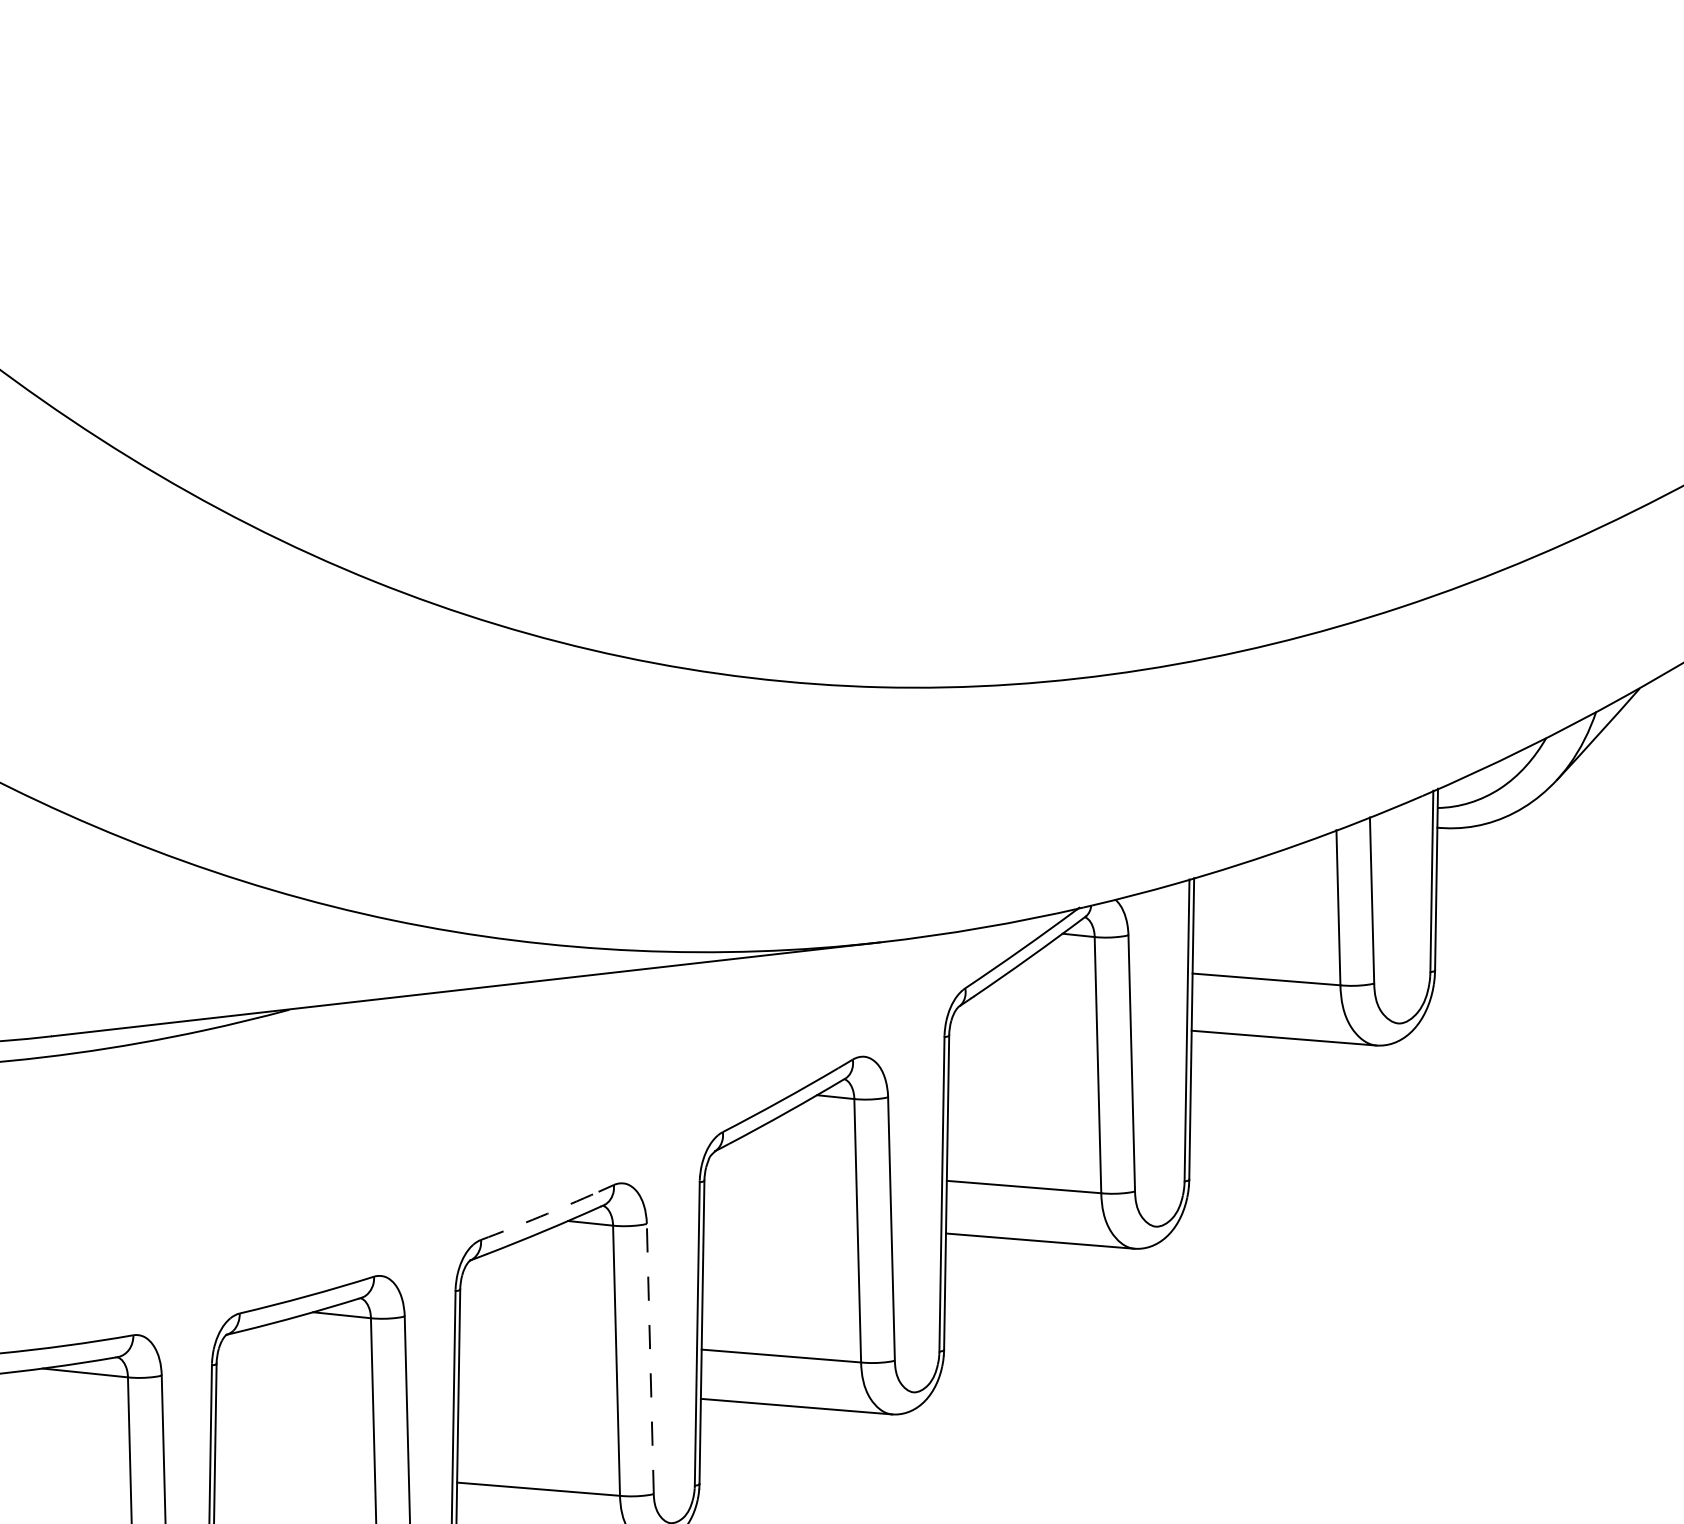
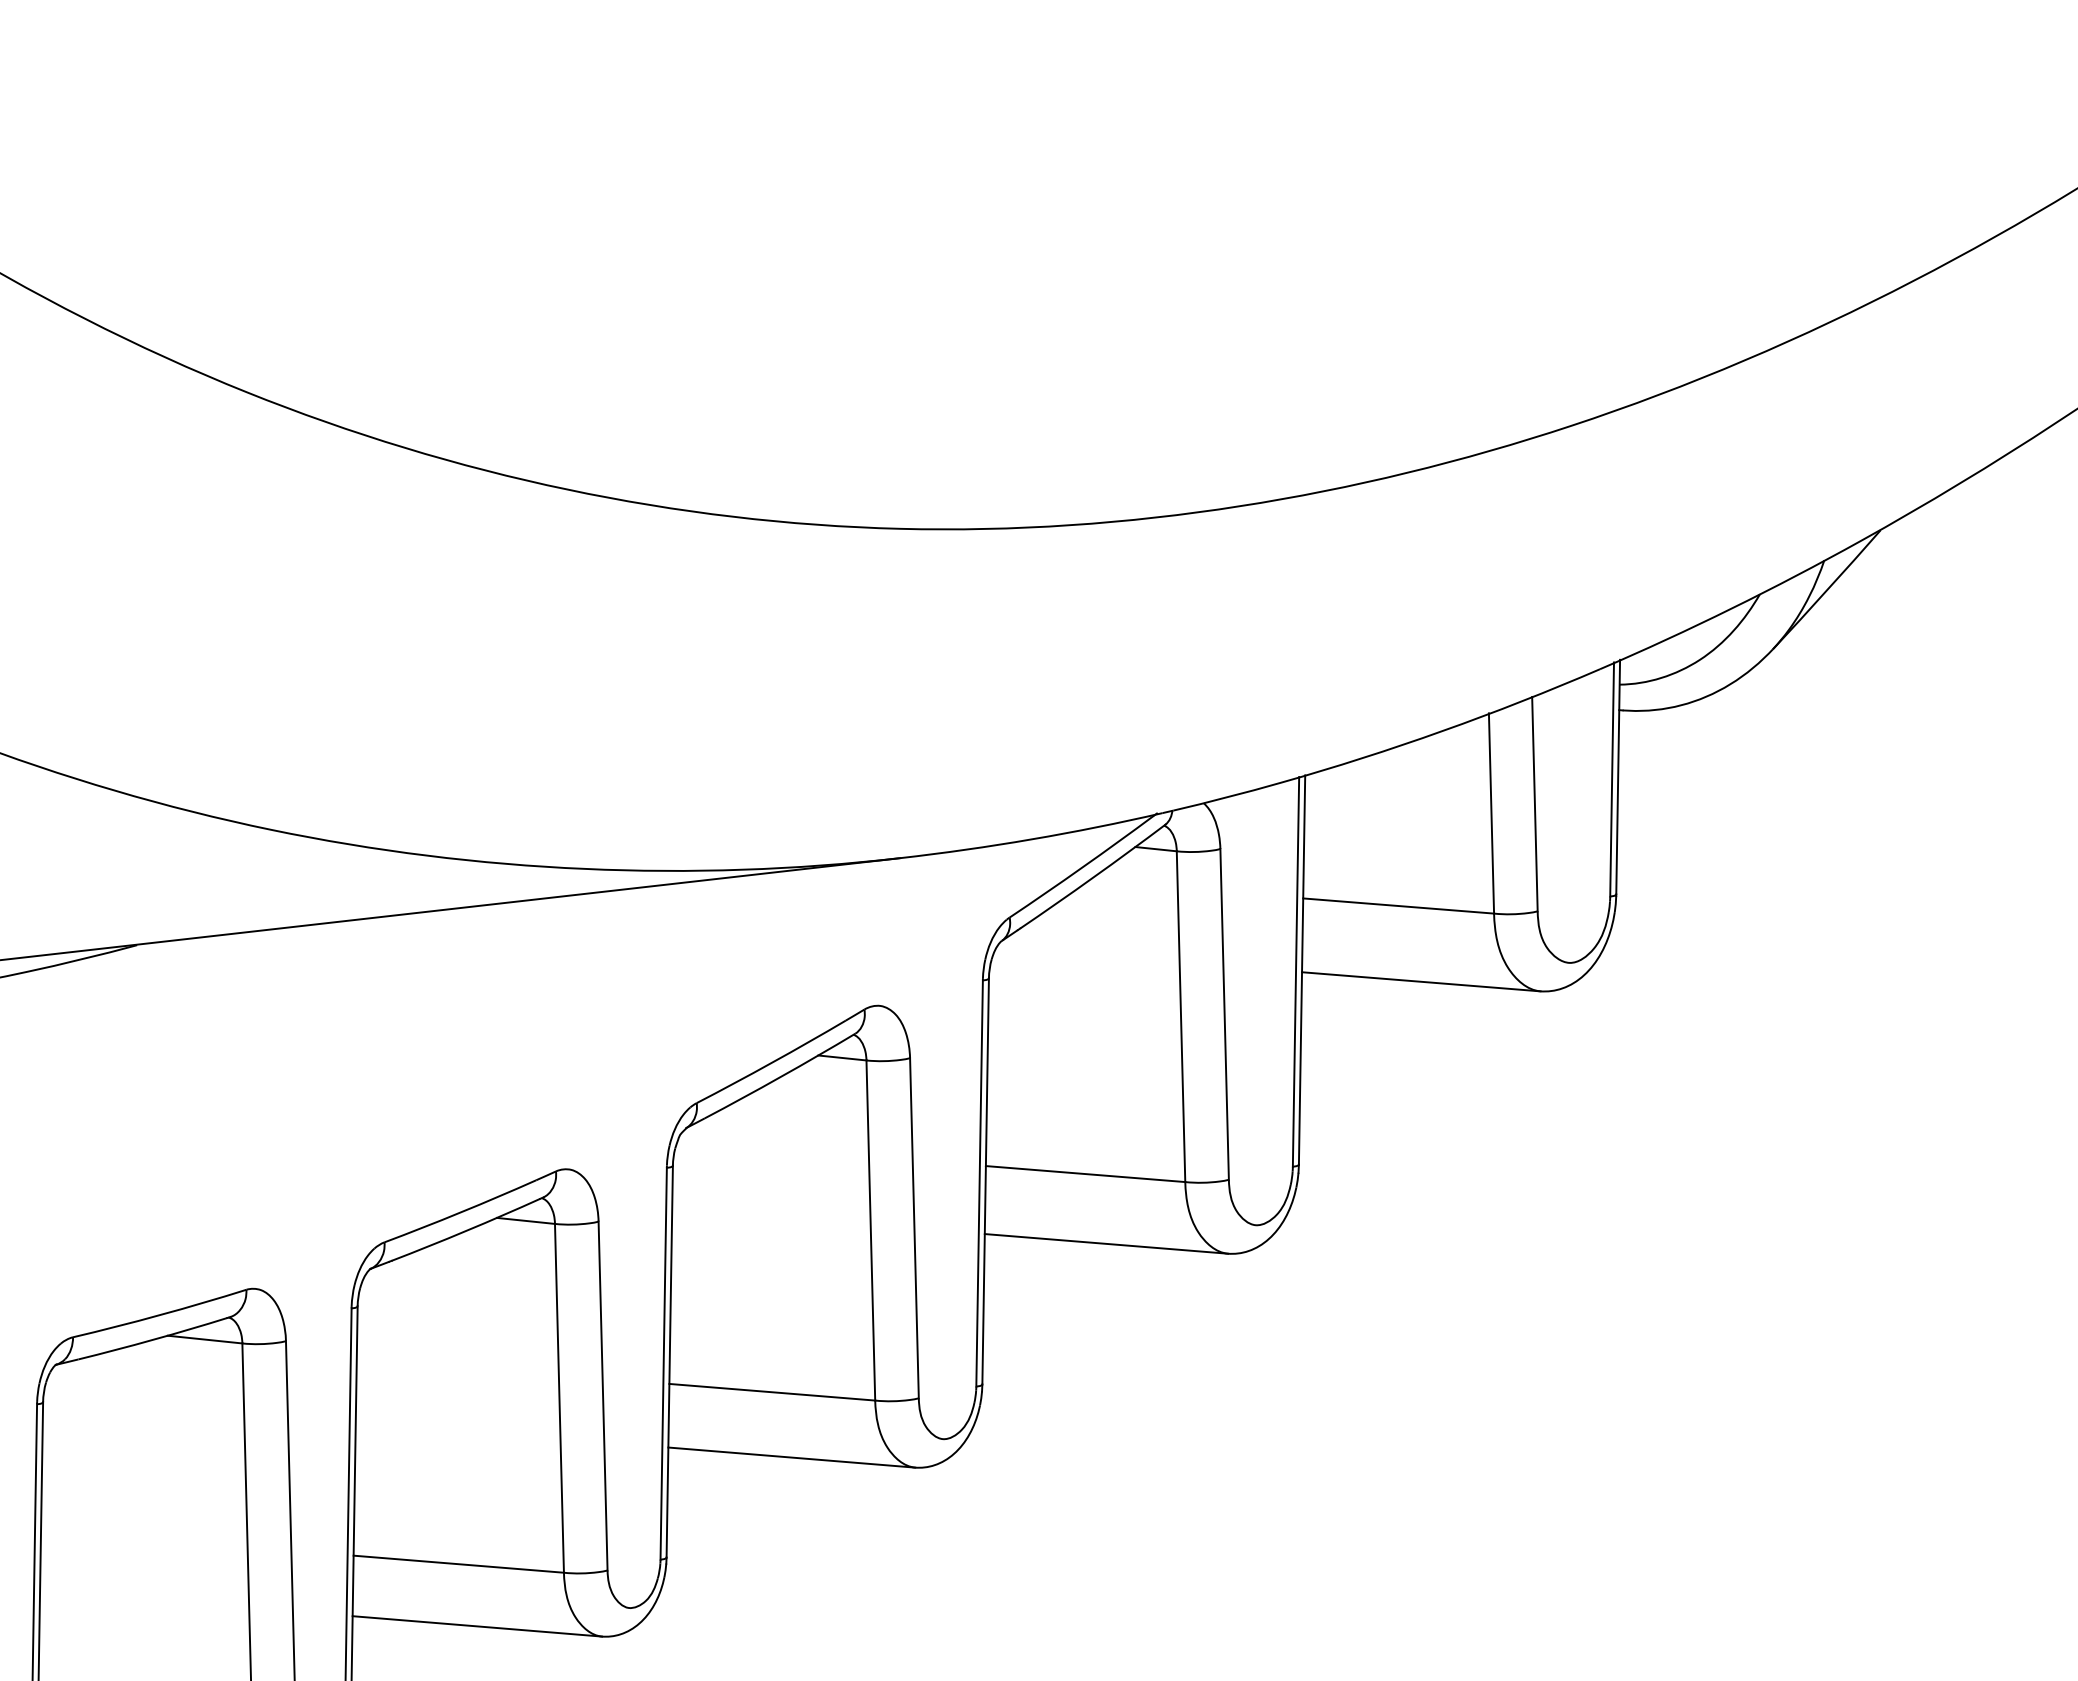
arc: (540, 1216) -> (461, 1212), dashed -> solid
line: (650, 1358) -> (603, 1395), dashed -> solid

